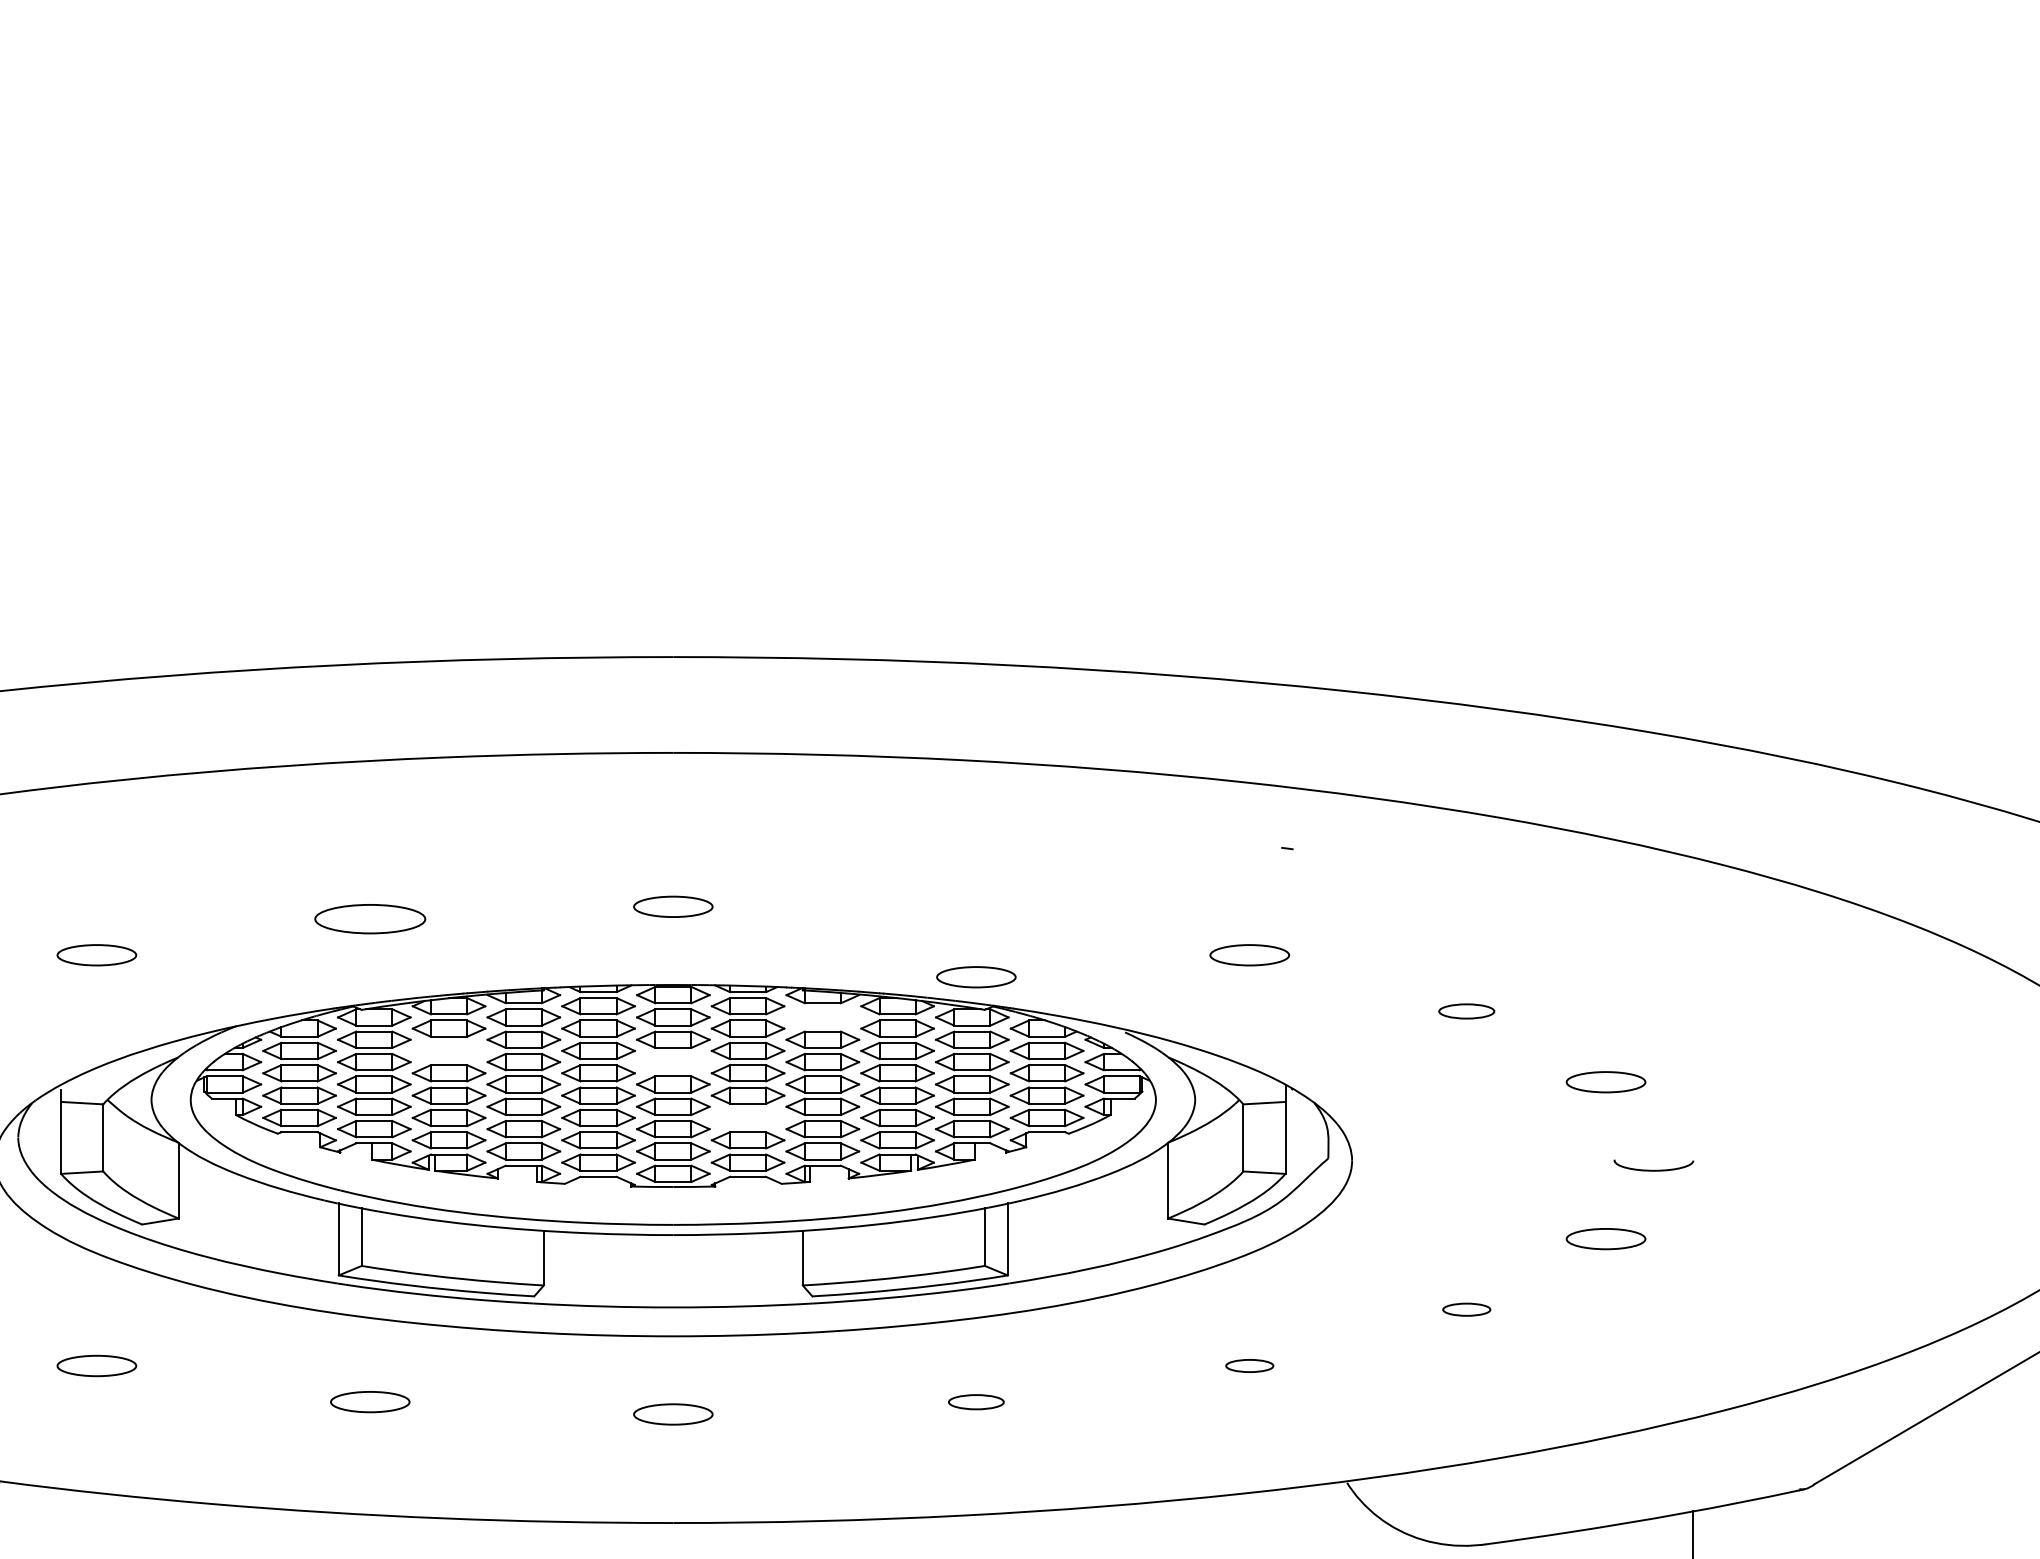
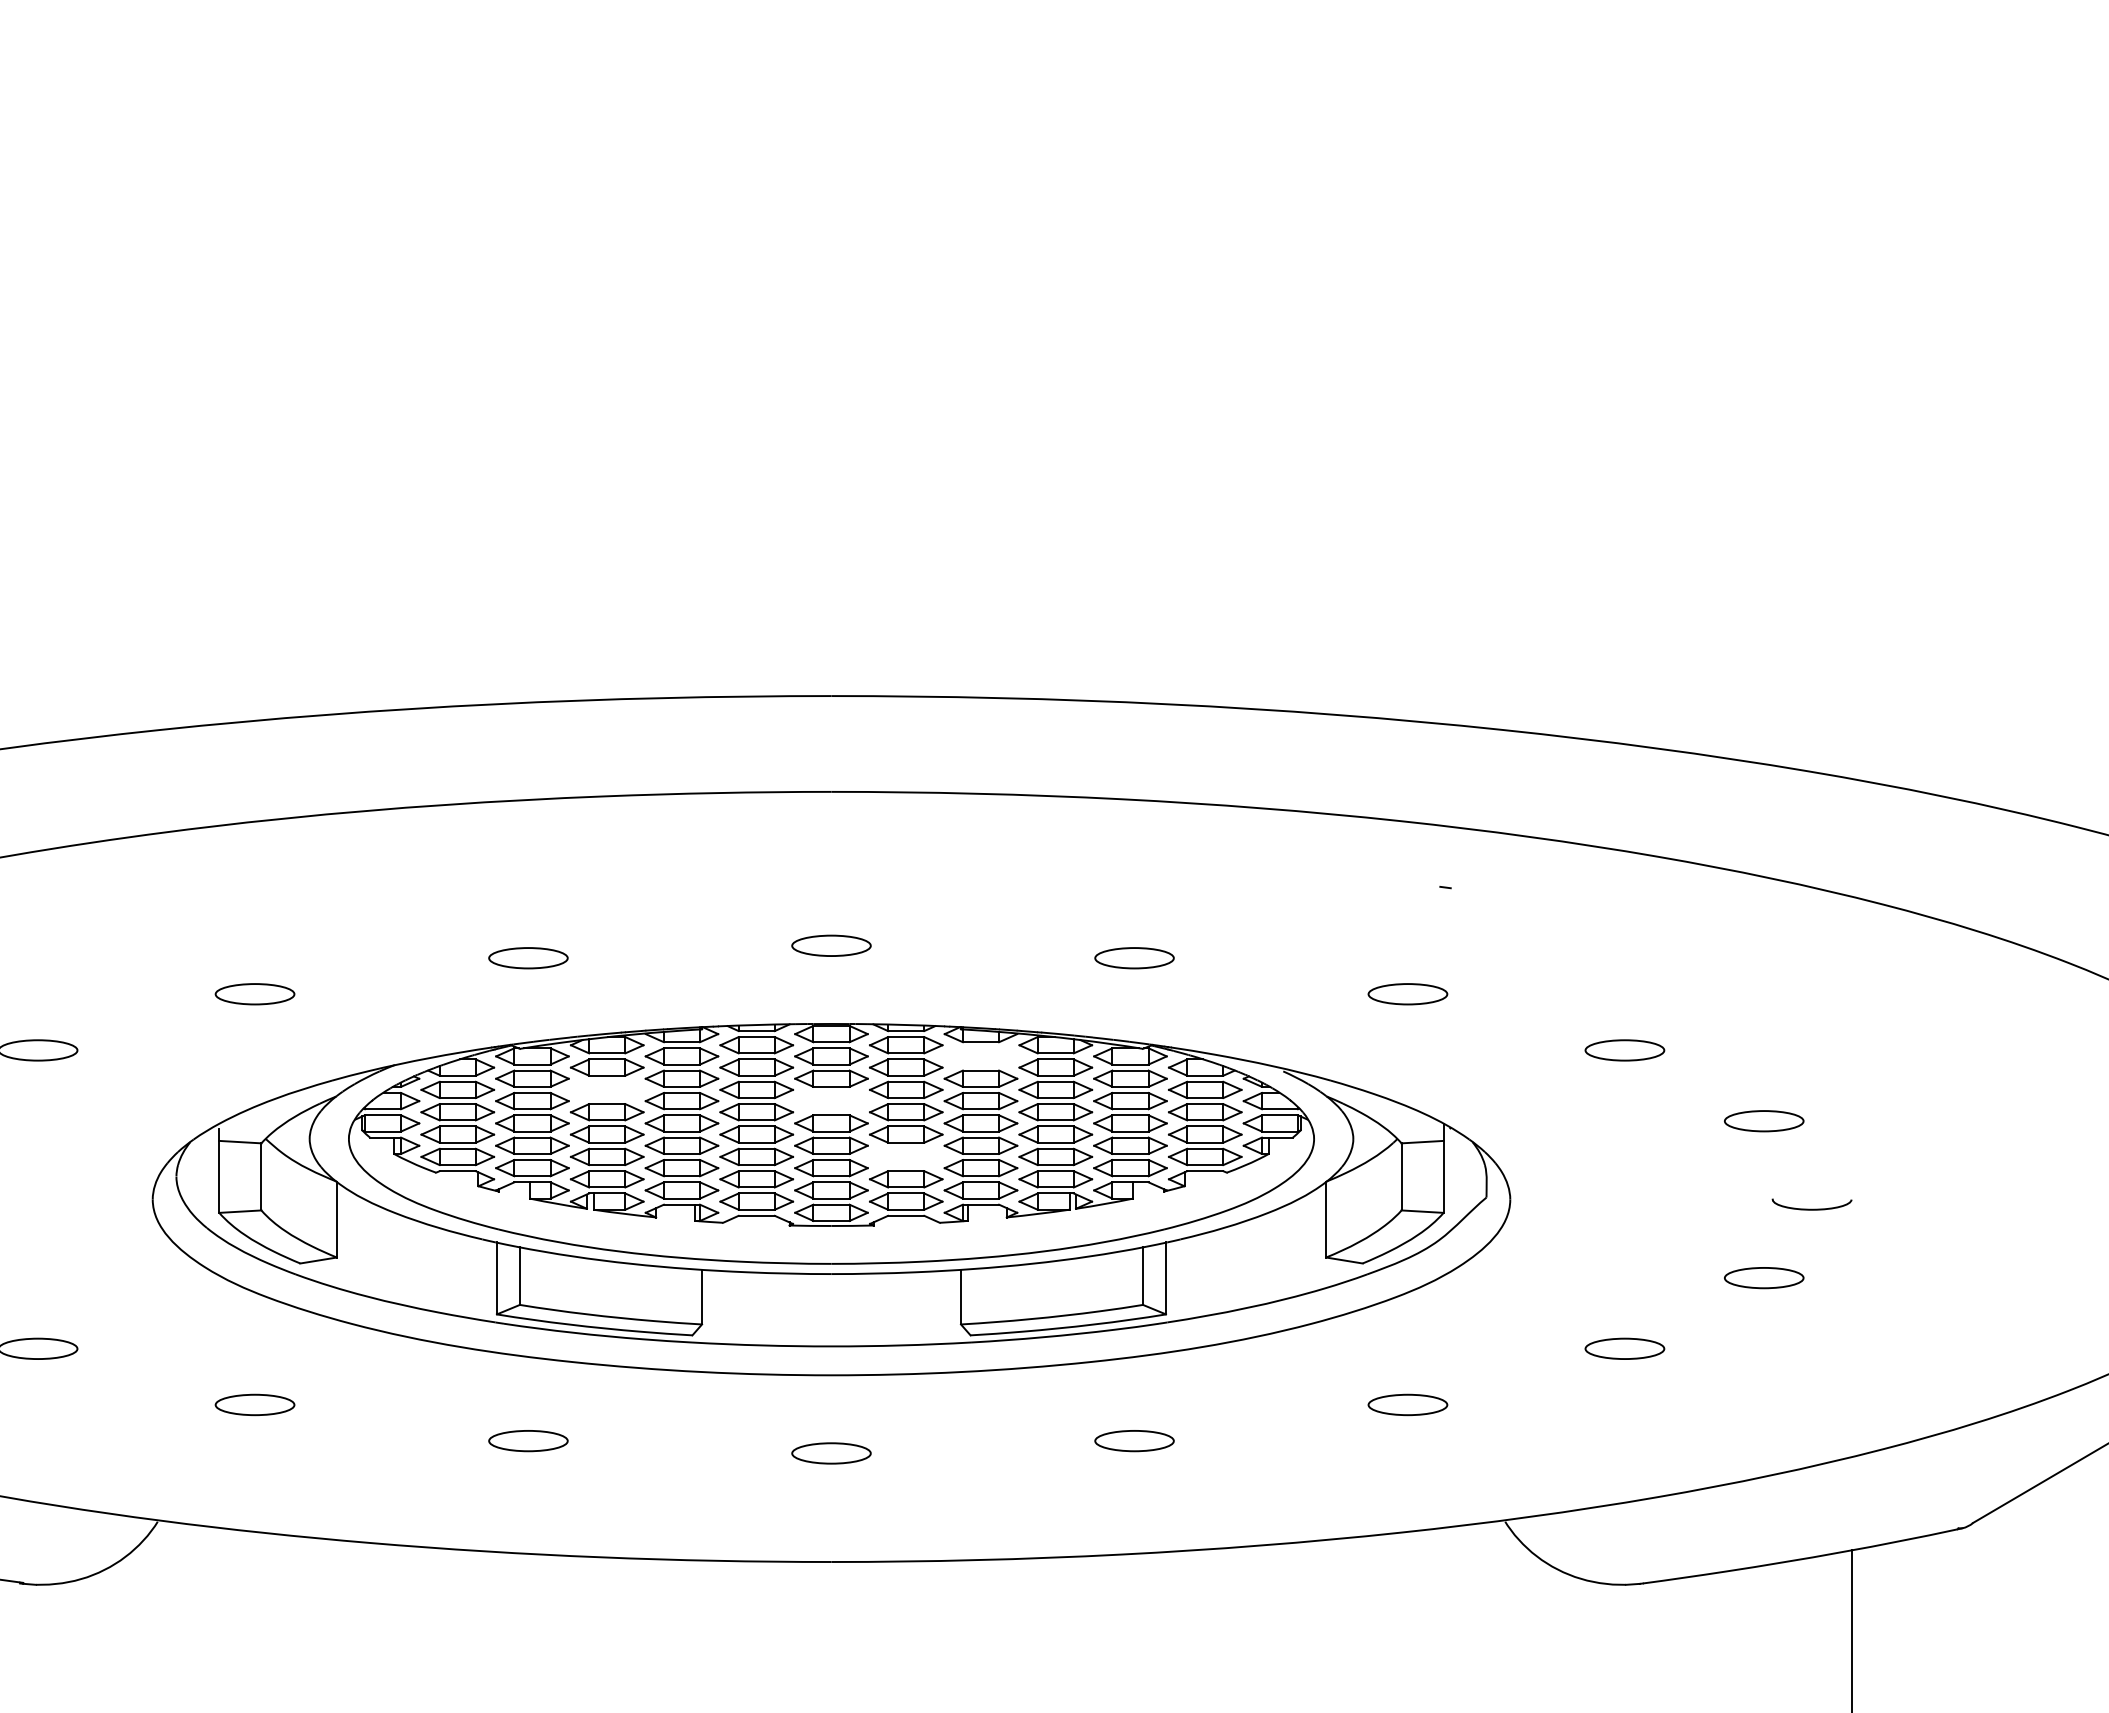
part: (370, 919) -> (528, 958), size x0.71
part: (976, 977) -> (1134, 958), moved
part: (1466, 1011) -> (1624, 1050), size x1.43
part: (1466, 1309) -> (1624, 1348), size x1.67
part: (1249, 1365) -> (1407, 1404), size x1.67
part: (976, 1402) -> (1134, 1441), size x1.43

